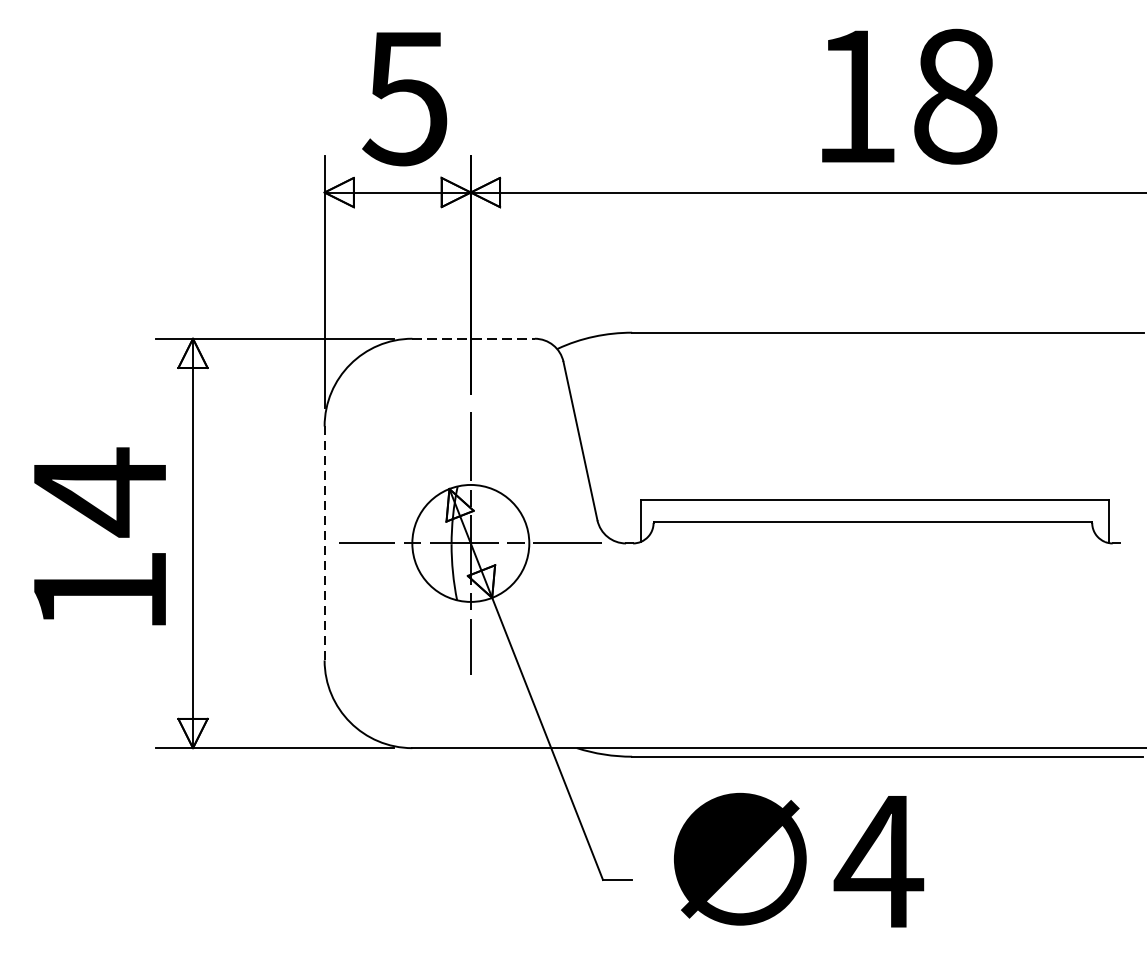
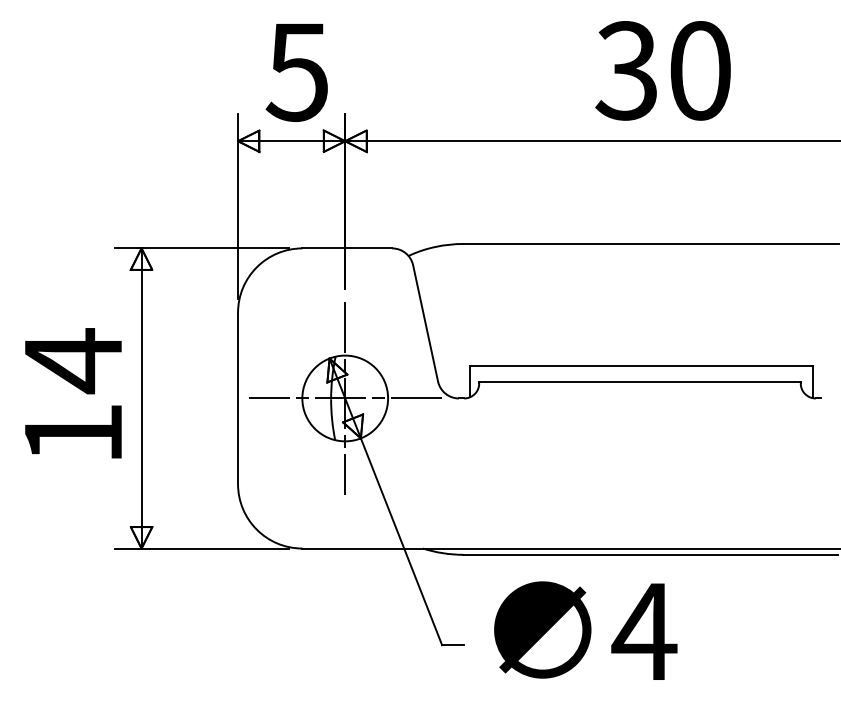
text: (904, 96) -> (663, 70), 18 -> 30
line: (473, 338) -> (347, 248), dashed -> solid
line: (325, 543) -> (238, 398), dashed -> solid

